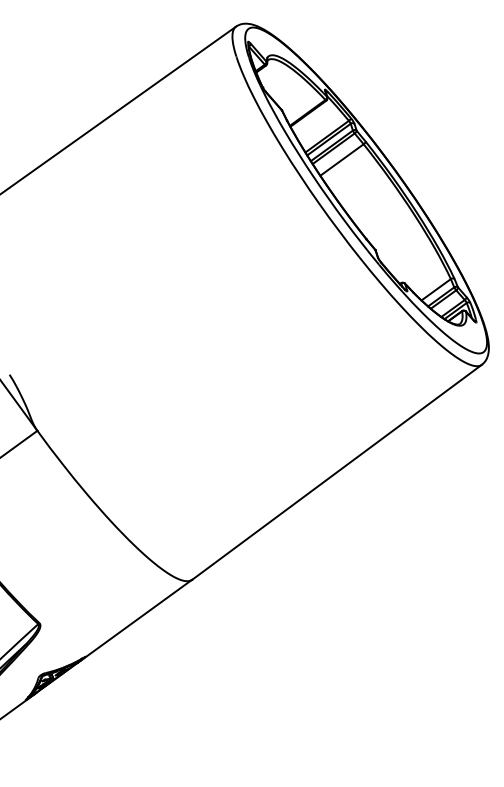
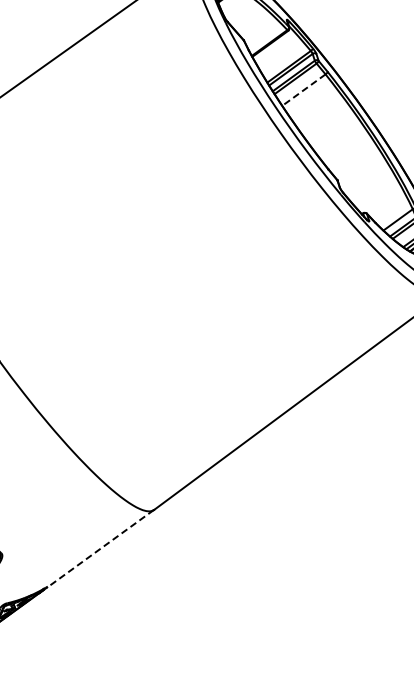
line: (342, 160) -> (304, 90), solid -> dashed
line: (138, 619) -> (100, 549), solid -> dashed

